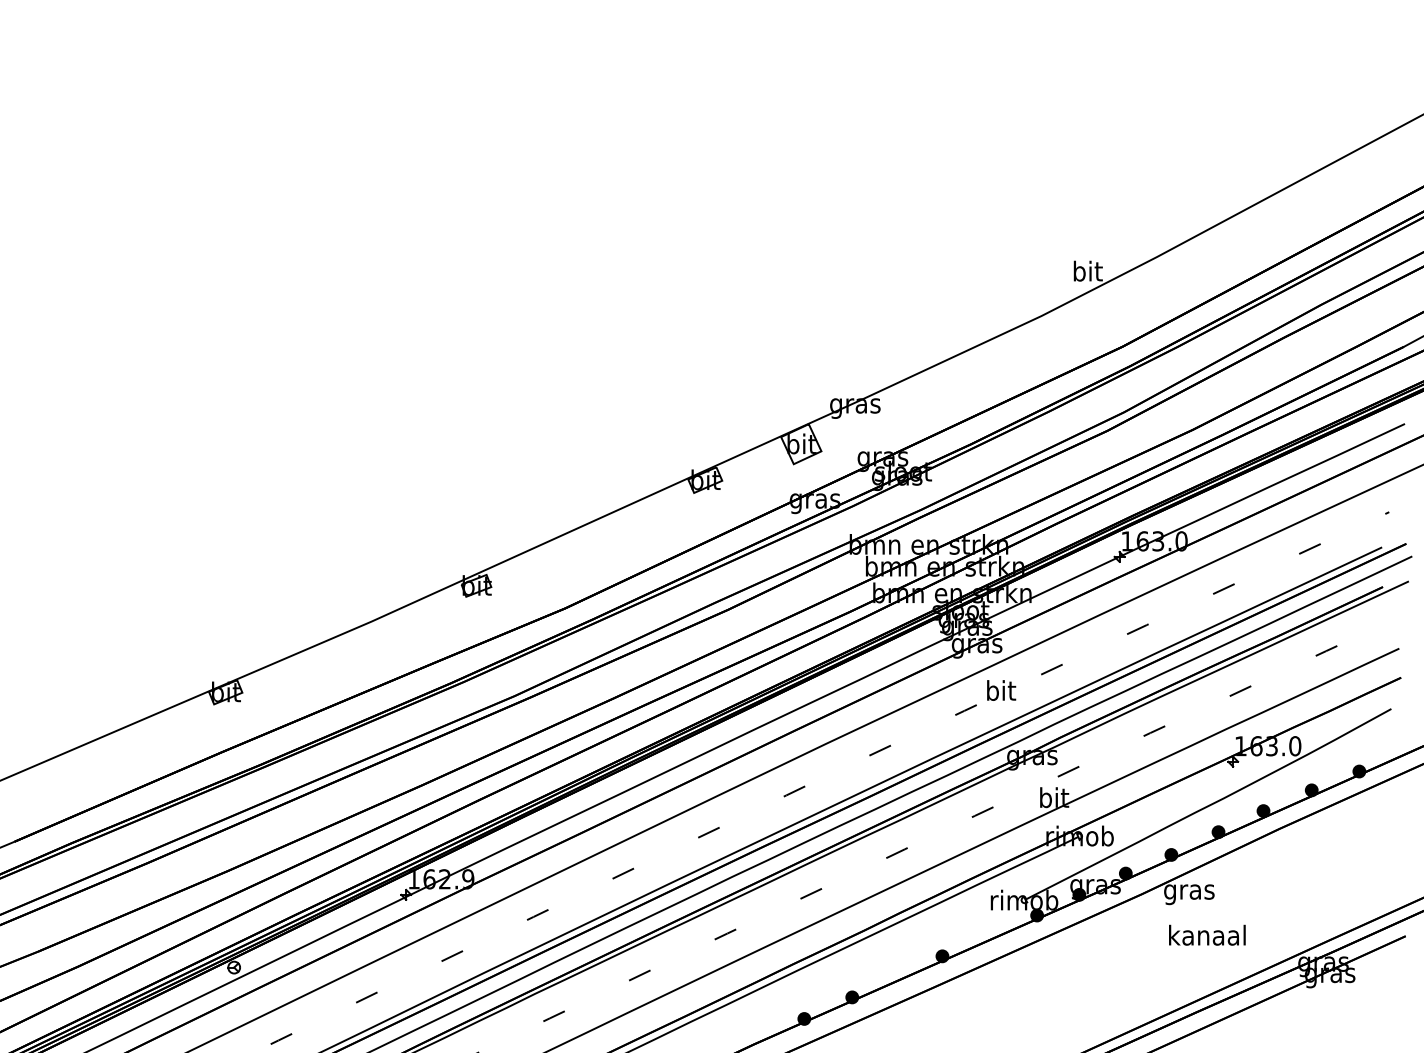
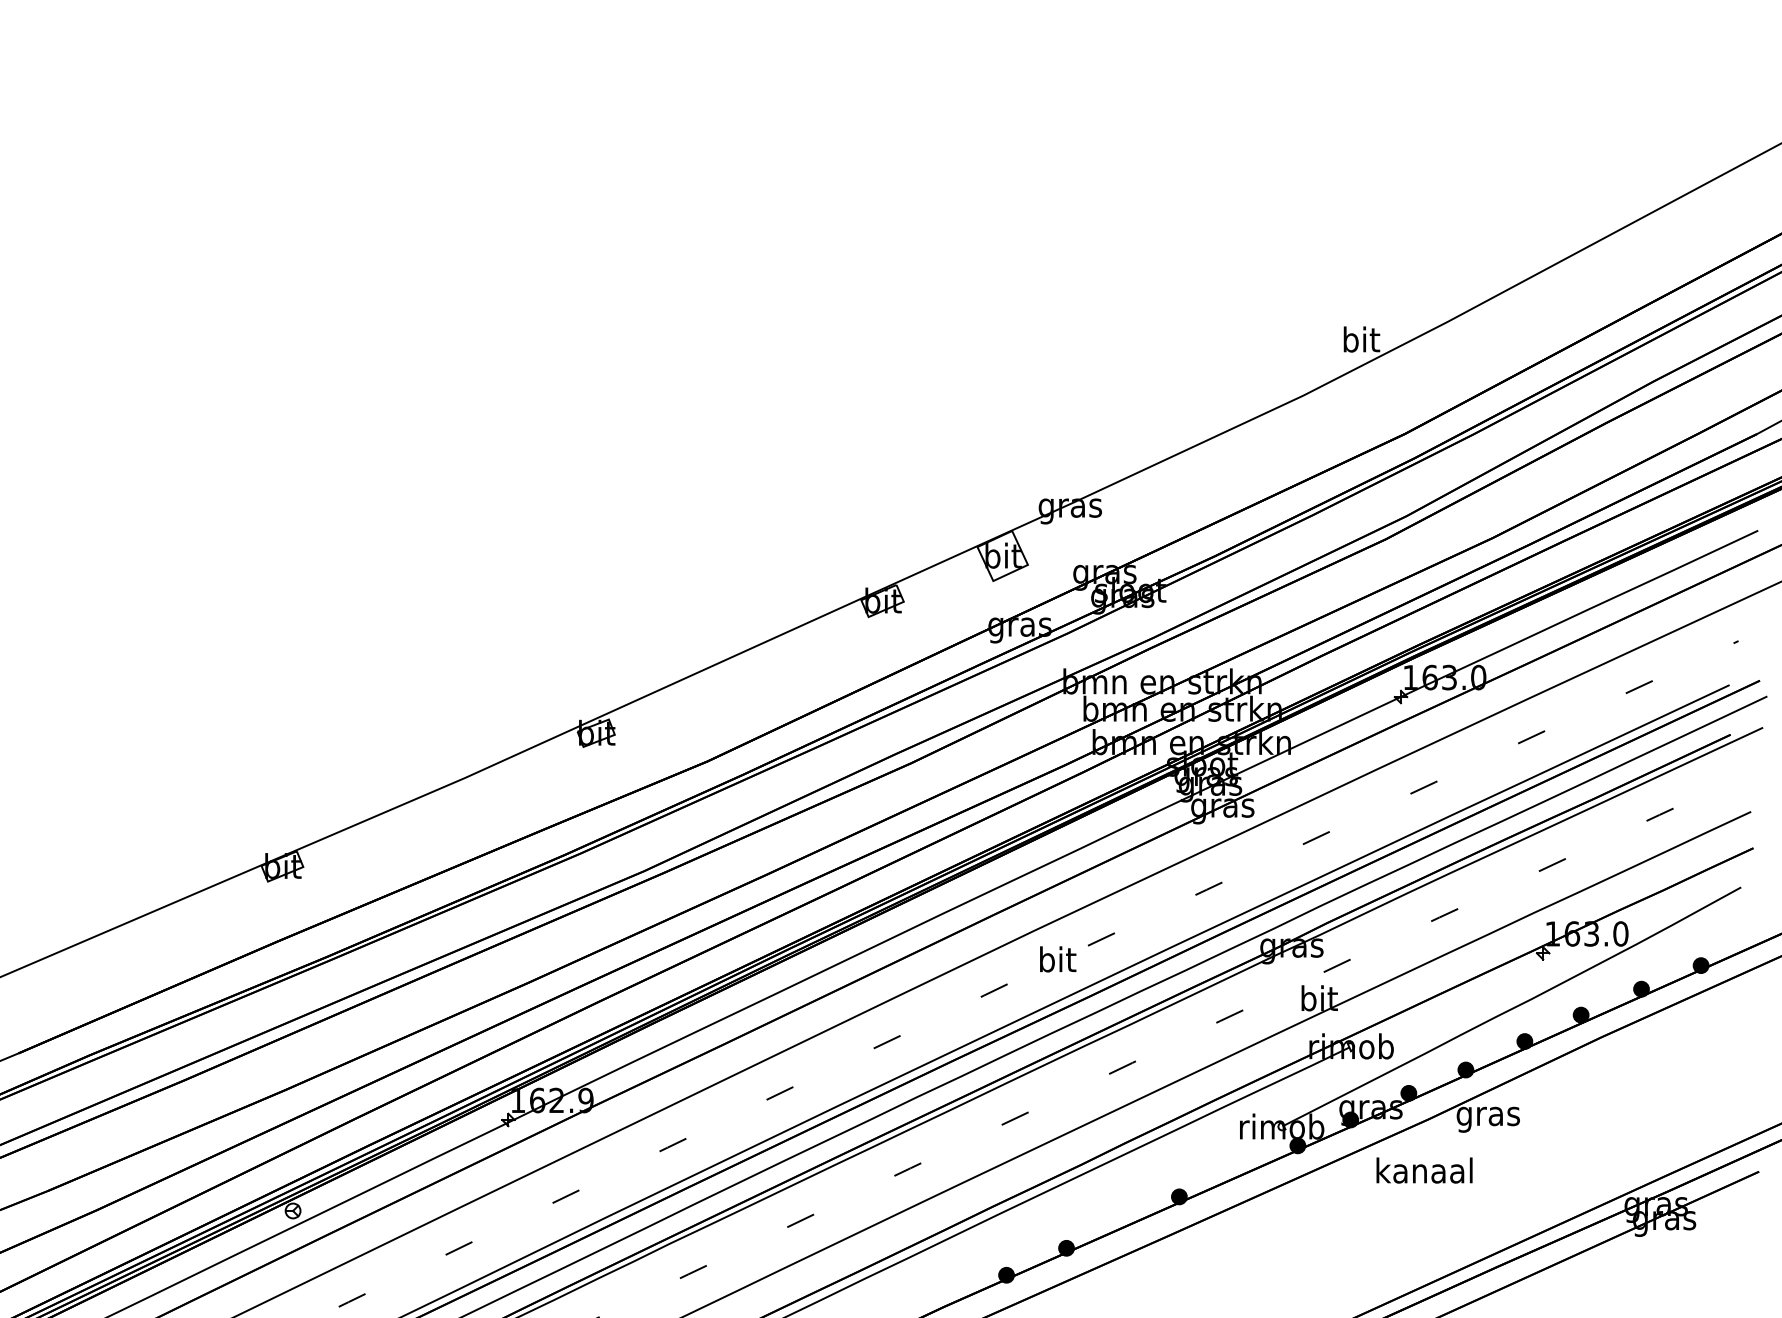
text: (1001, 690) -> (1058, 959), moved
text: (1207, 934) -> (1424, 1169), moved

